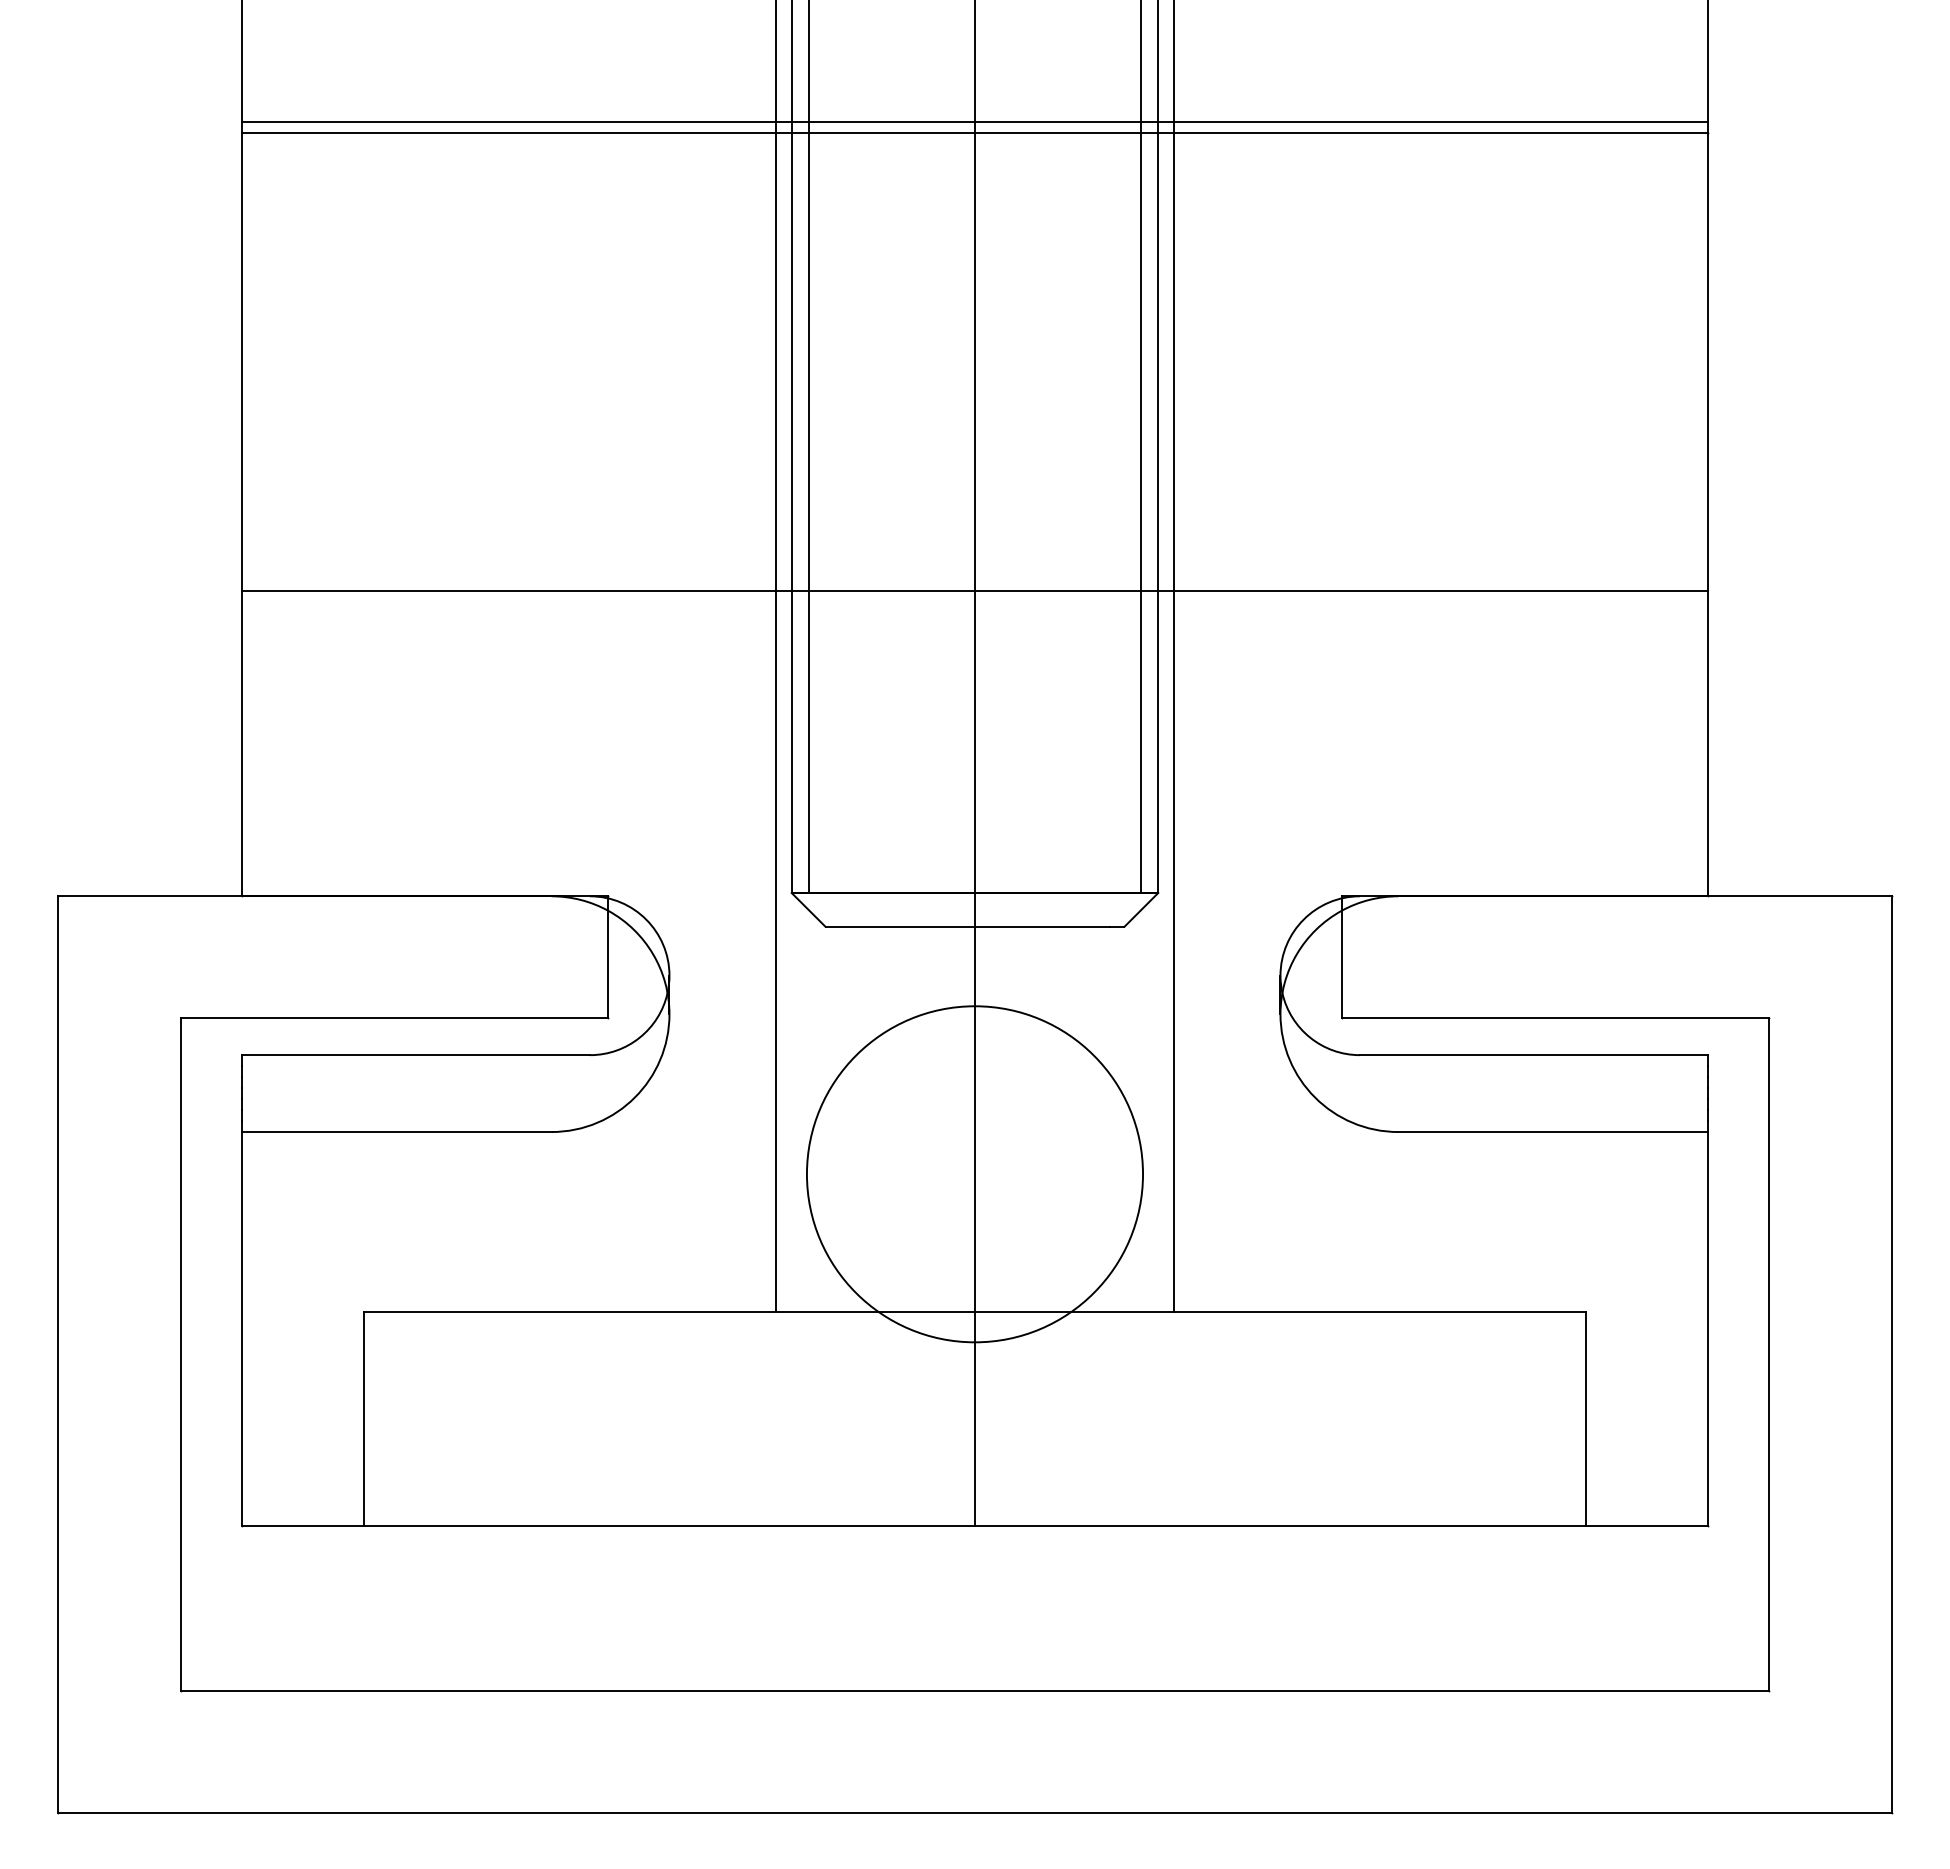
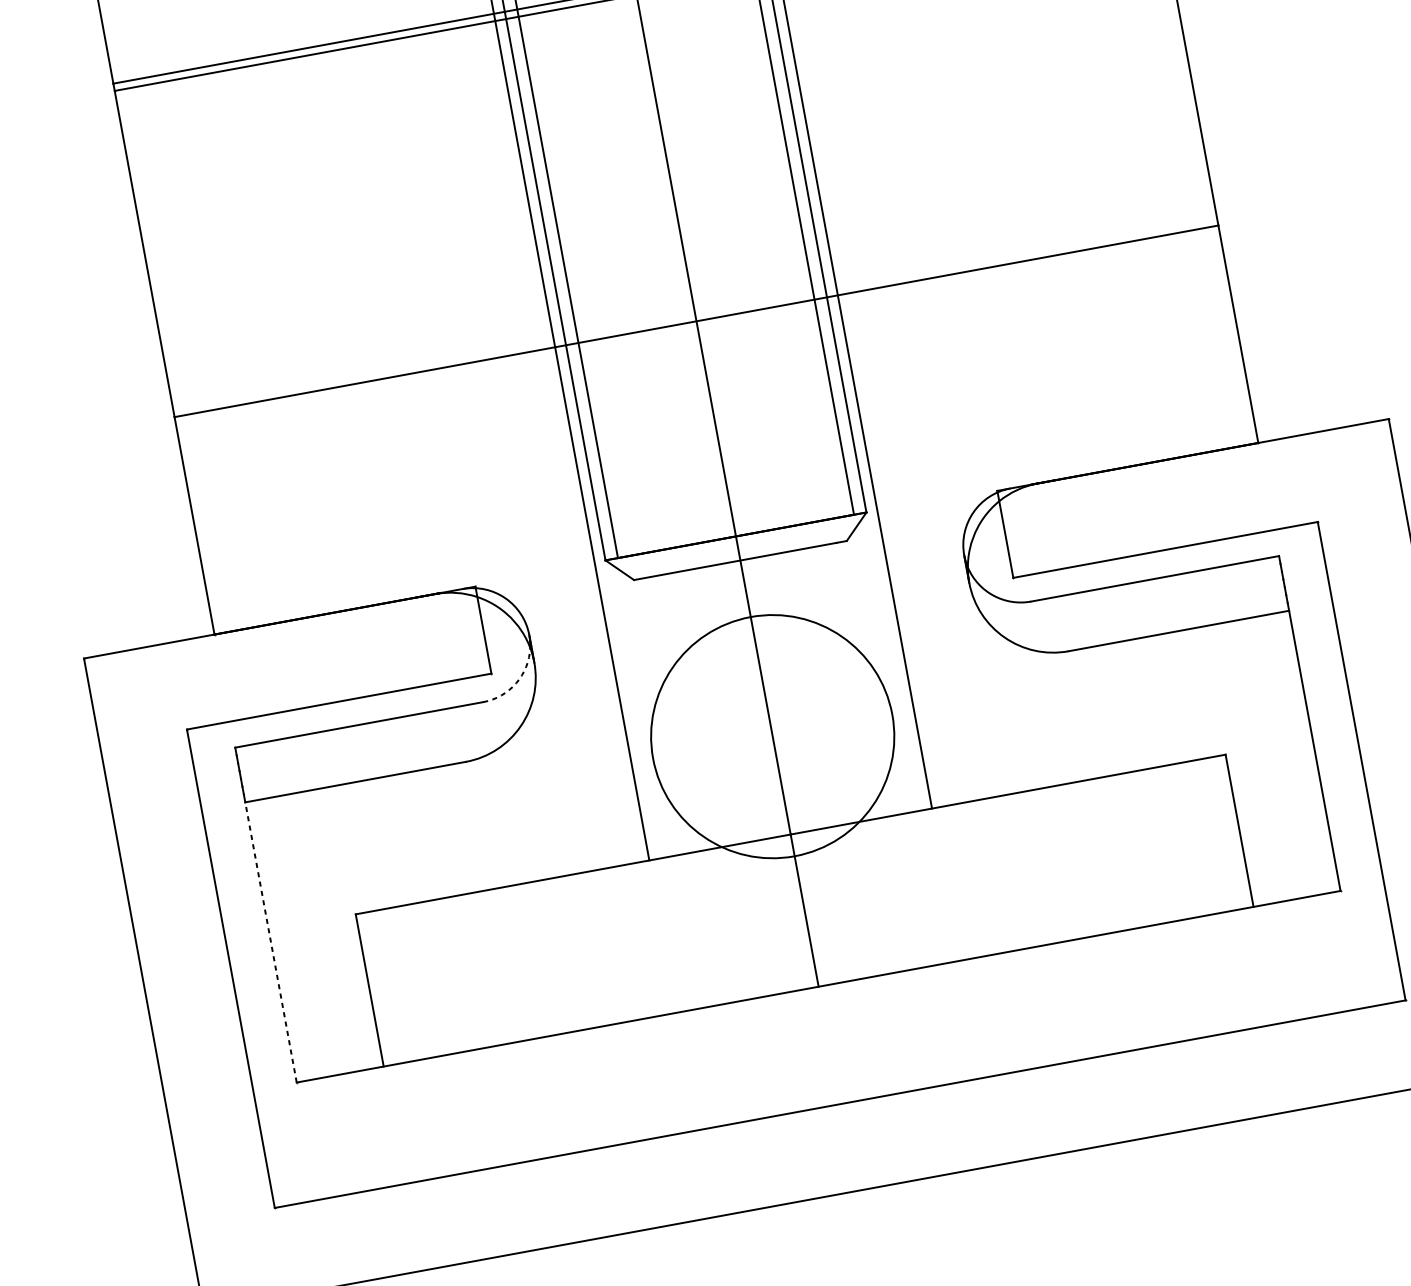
arc: (639, 1037) -> (516, 683), solid -> dashed
line: (241, 1328) -> (270, 942), solid -> dashed

